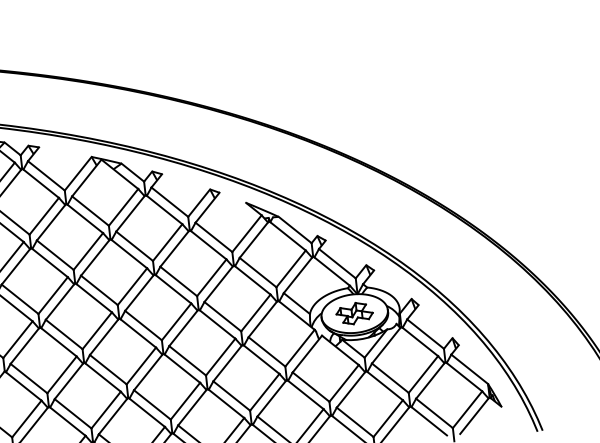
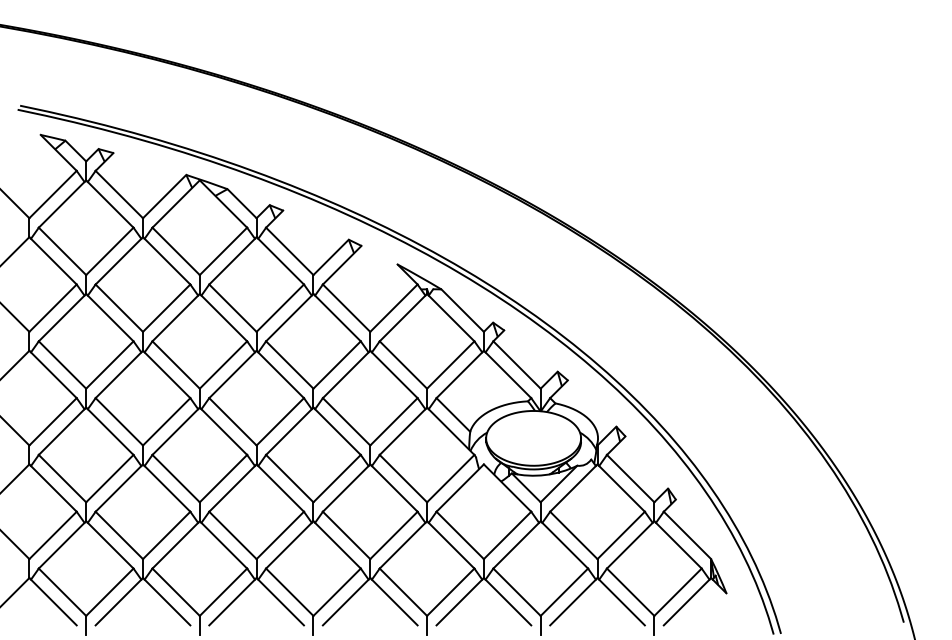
part: (354, 313) -> (533, 438), removed

